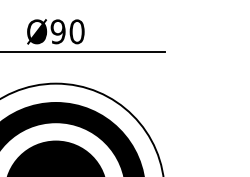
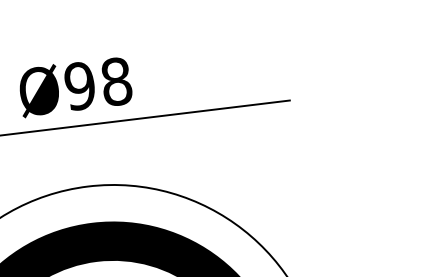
text: (76, 31) -> (115, 81), Ø90 -> Ø98

